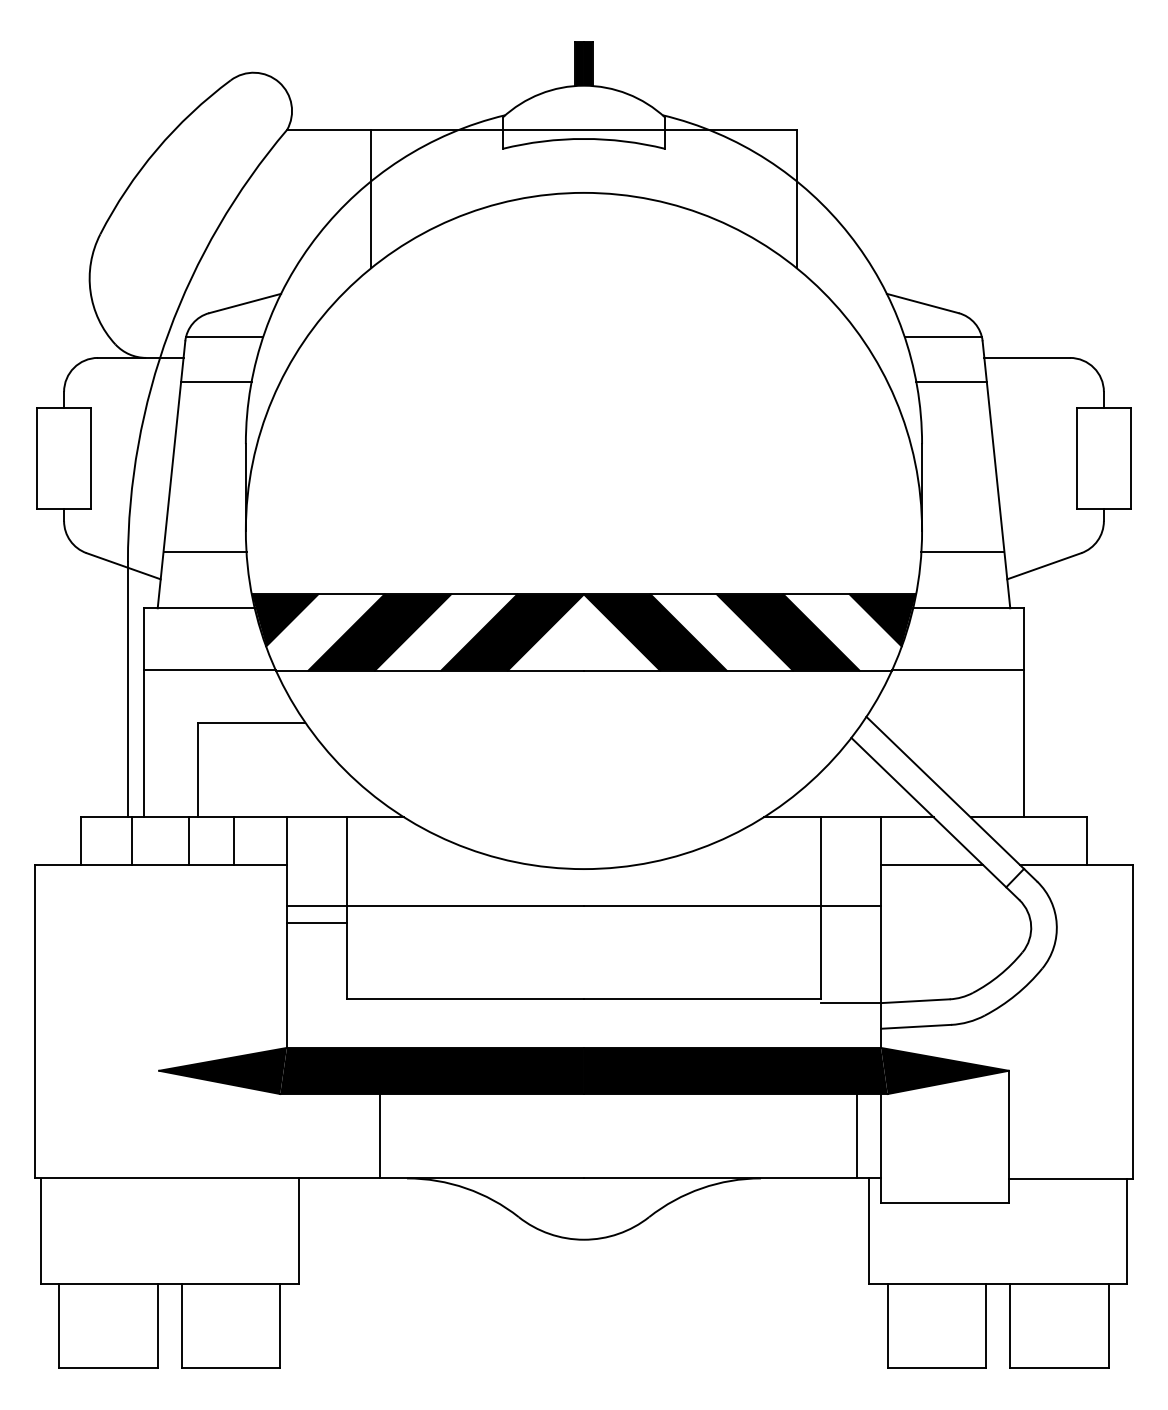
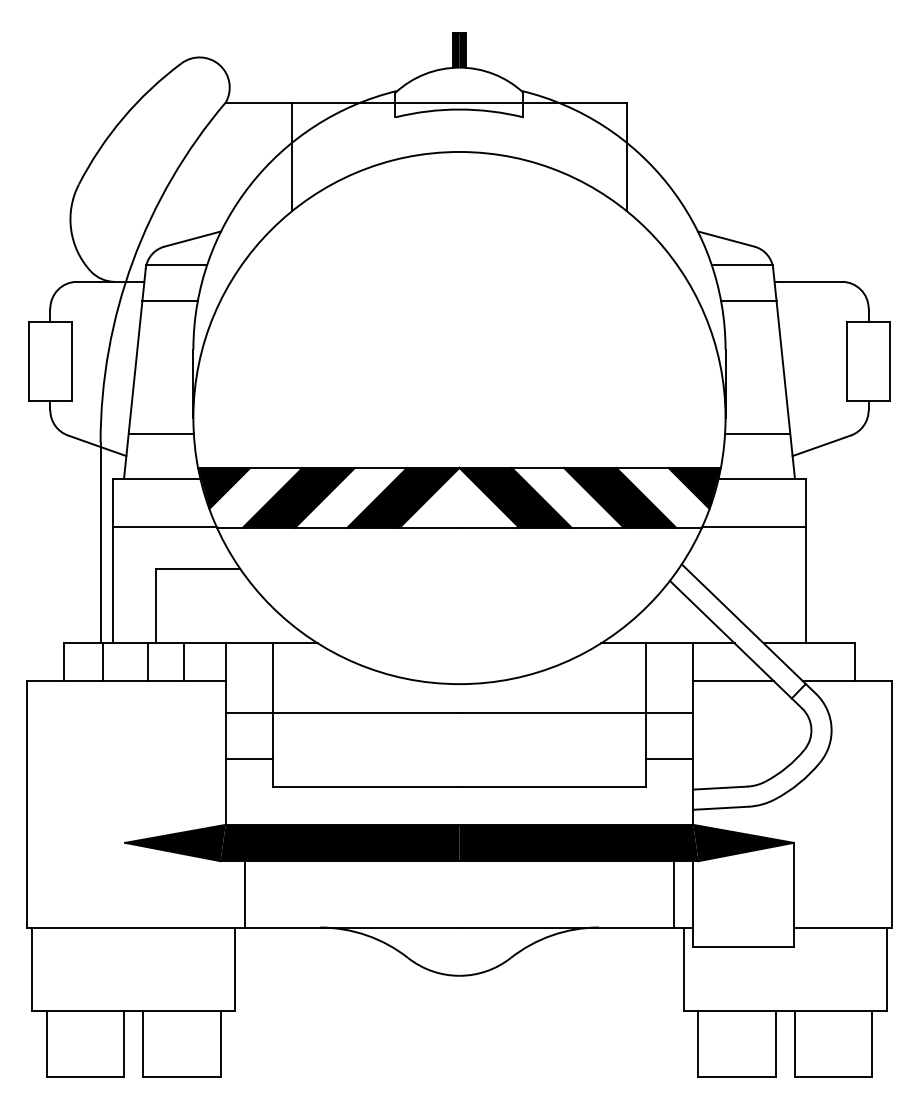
line: (315, 922) -> (248, 759), moved
line: (850, 1002) -> (669, 759), moved
line: (379, 1136) -> (244, 894), moved

